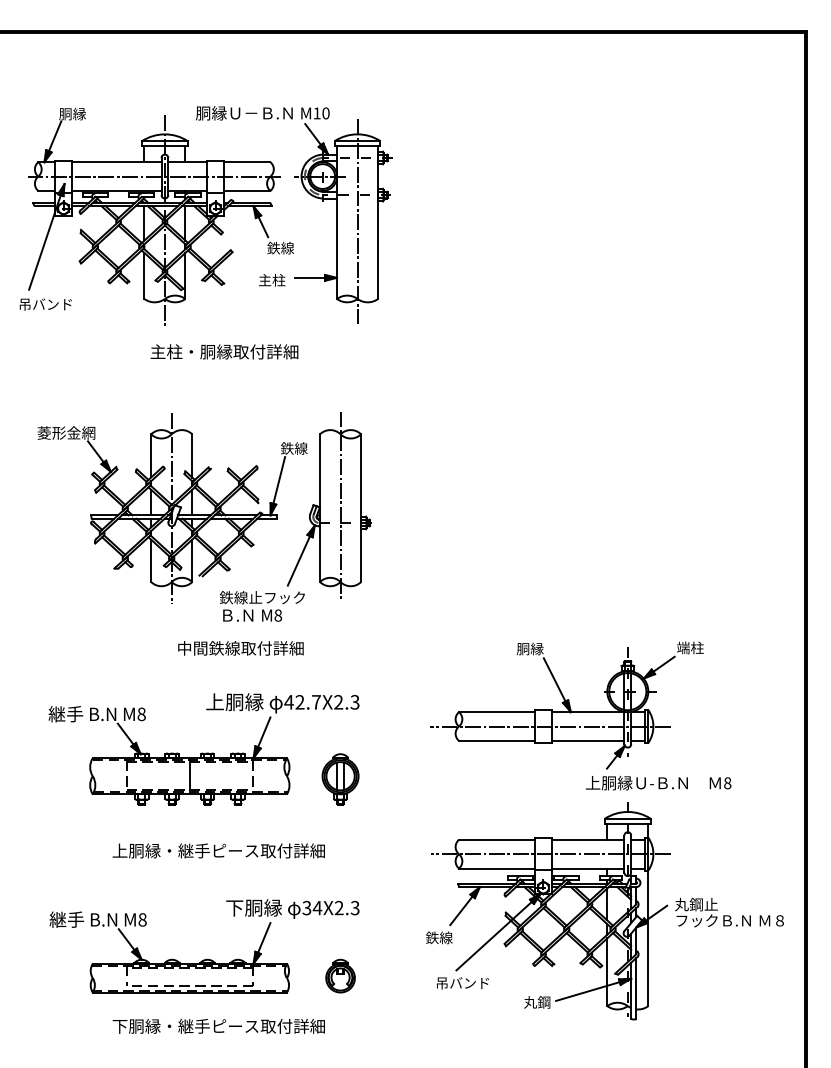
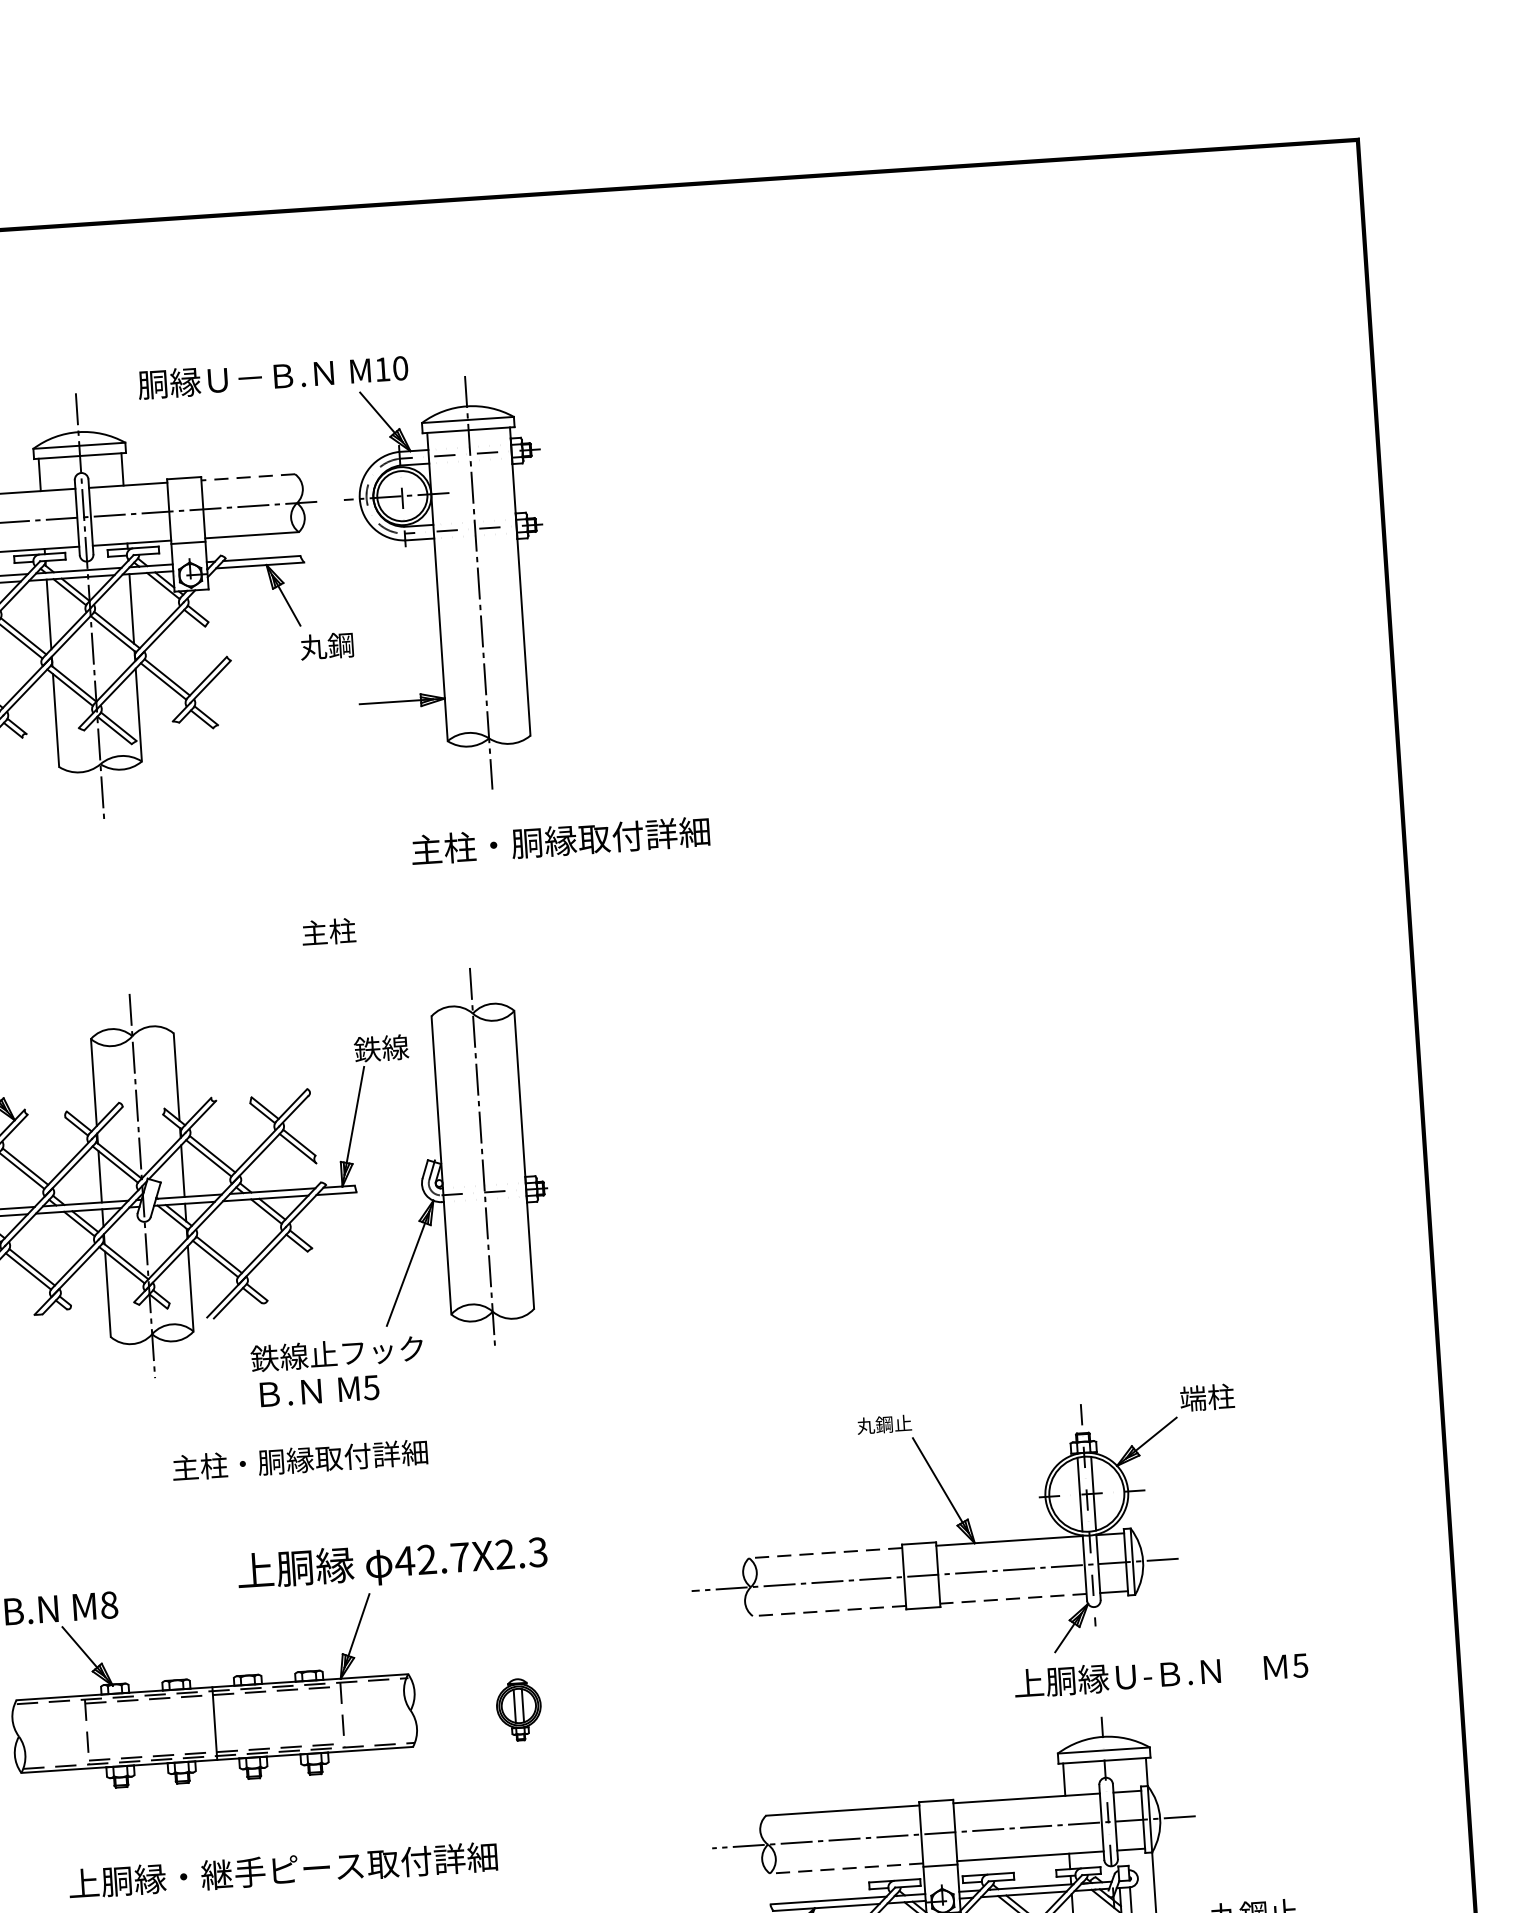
line: (246, 162) -> (246, 477), solid -> dashed
text: (280, 247) -> (326, 644), 鉄線 -> 丸鋼
text: (272, 279) -> (329, 930), moved
text: (224, 351) -> (560, 840), moved
text: (278, 615) -> (372, 1387), M8 -> M5
text: (240, 648) -> (299, 1459), 中間鉄線取付詳細 -> 主柱・胴縁取付詳細
text: (530, 648) -> (884, 1420), 胴縁 -> 丸鋼止
line: (496, 712) -> (824, 1553), solid -> dashed
line: (496, 740) -> (828, 1610), solid -> dashed
line: (587, 740) -> (1012, 1598), solid -> dashed
part: (340, 779) -> (519, 1709), size x0.6
text: (727, 783) -> (1300, 1666), 8 -> 5
line: (496, 868) -> (845, 1868), solid -> dashed

